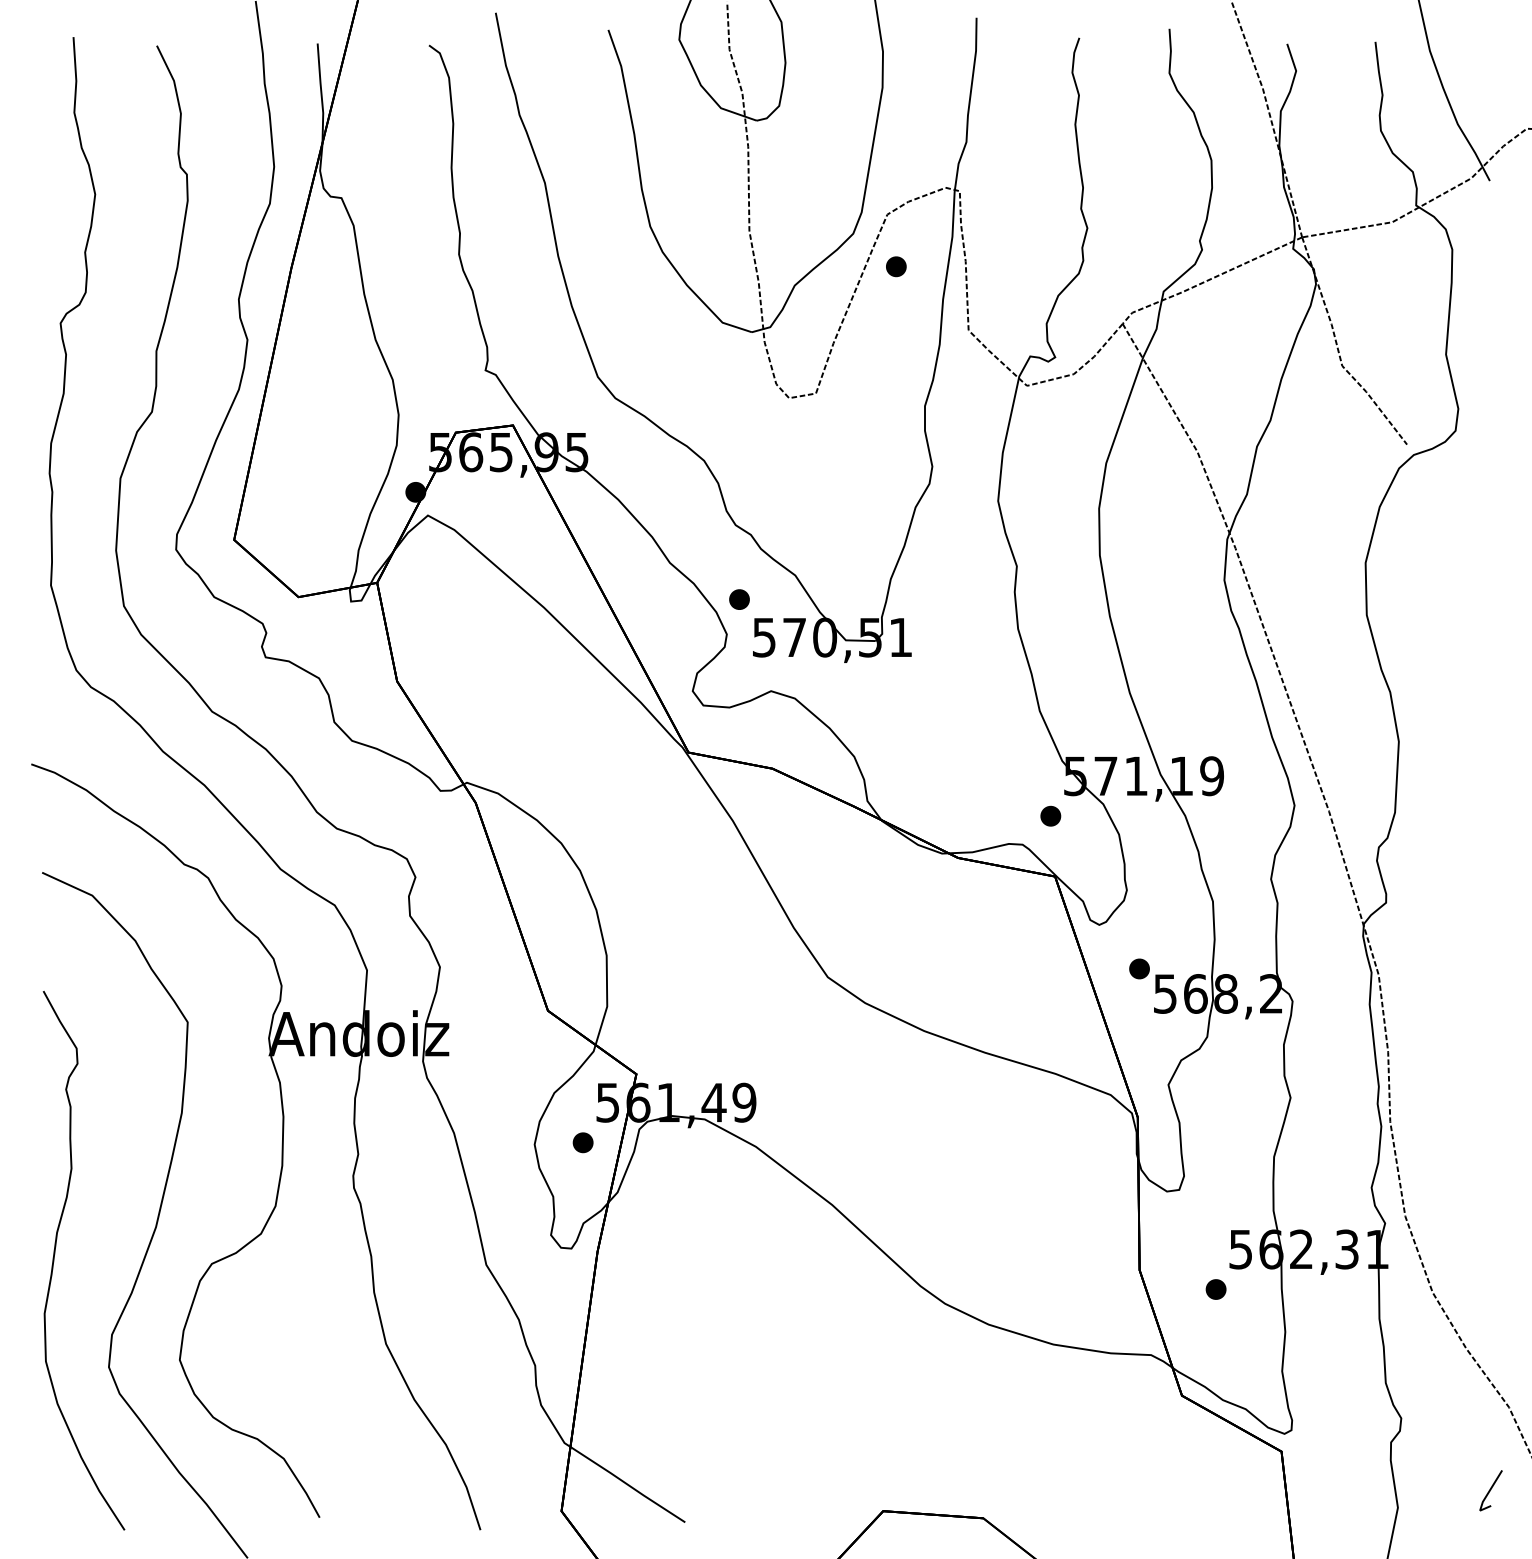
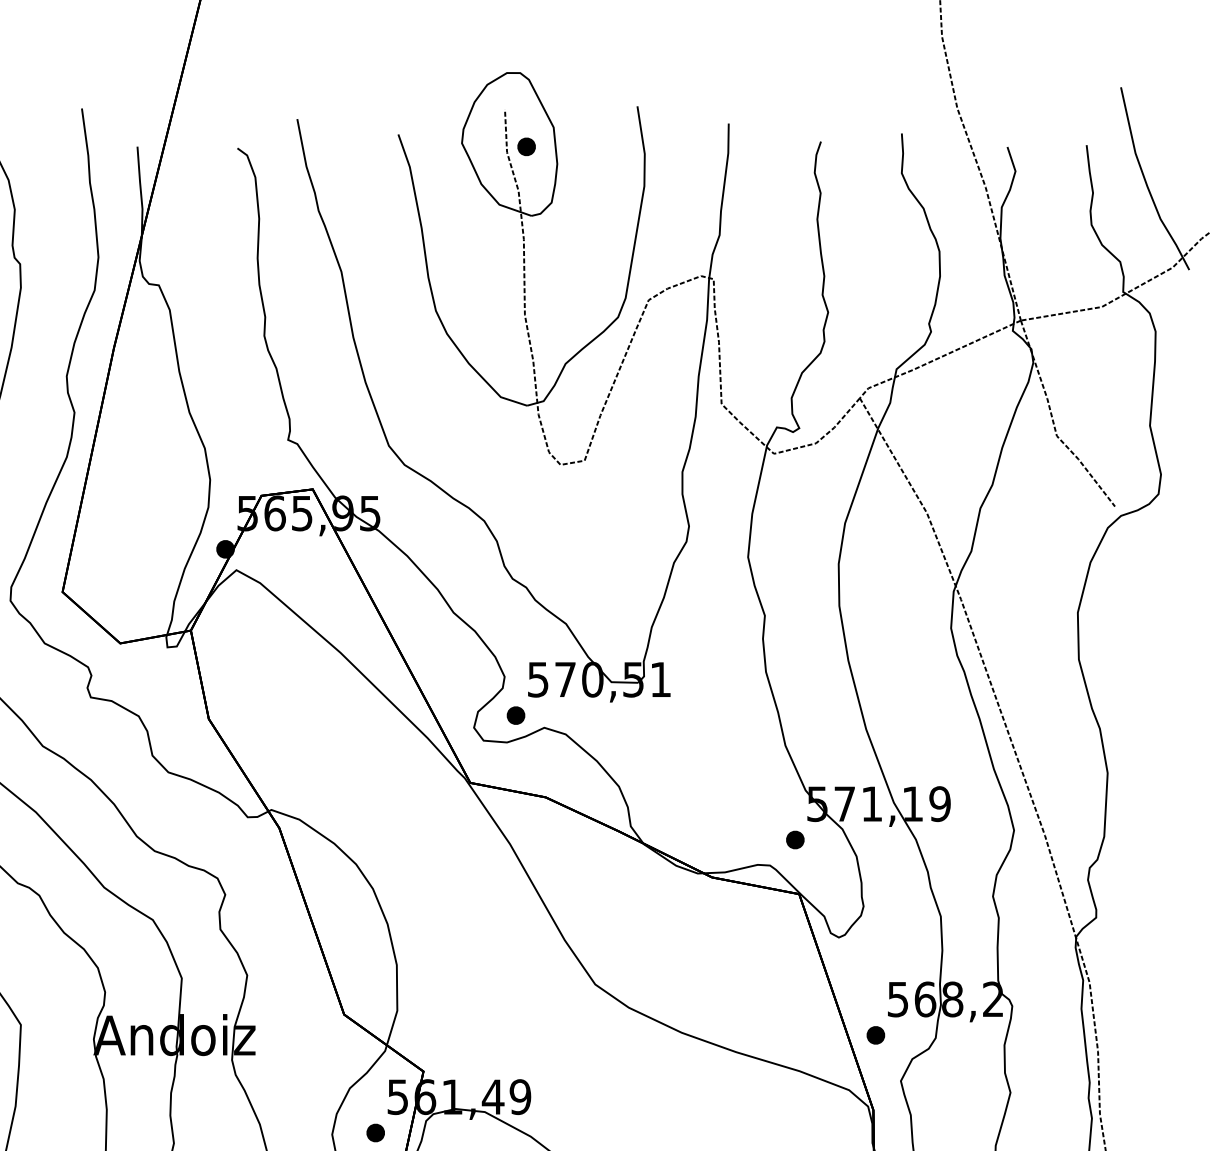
part: (896, 266) -> (526, 146), moved
part: (739, 599) -> (516, 715), moved
part: (1139, 968) -> (875, 1034), moved

